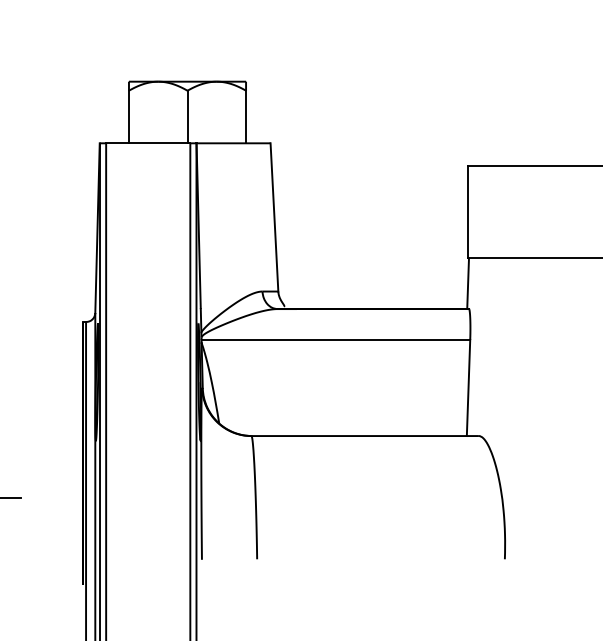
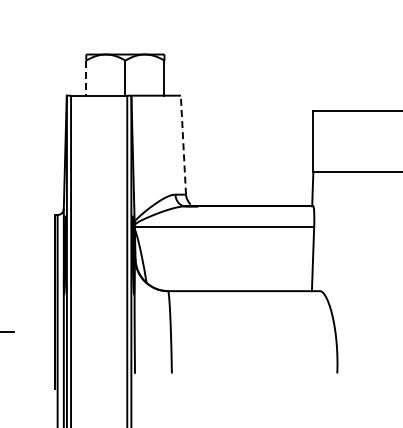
line: (129, 117) -> (86, 78), solid -> dashed
line: (274, 217) -> (183, 145), solid -> dashed

